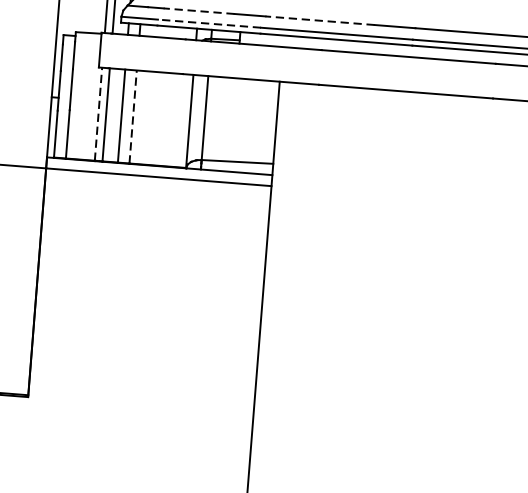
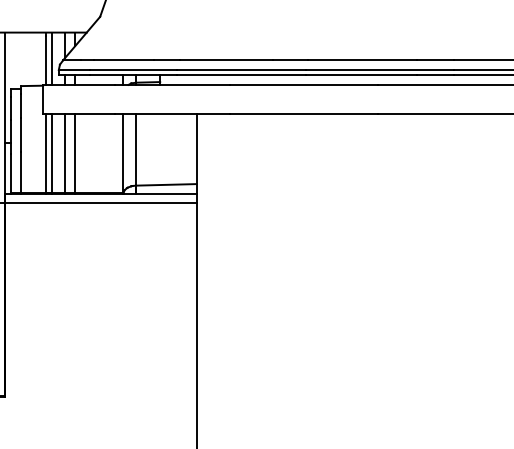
line: (198, 11) -> (123, 60), dashed -> solid
line: (319, 21) -> (226, 60), dashed -> solid
line: (209, 24) -> (133, 70), dashed -> solid
line: (98, 113) -> (45, 153), dashed -> solid
line: (133, 116) -> (75, 153), dashed -> solid

